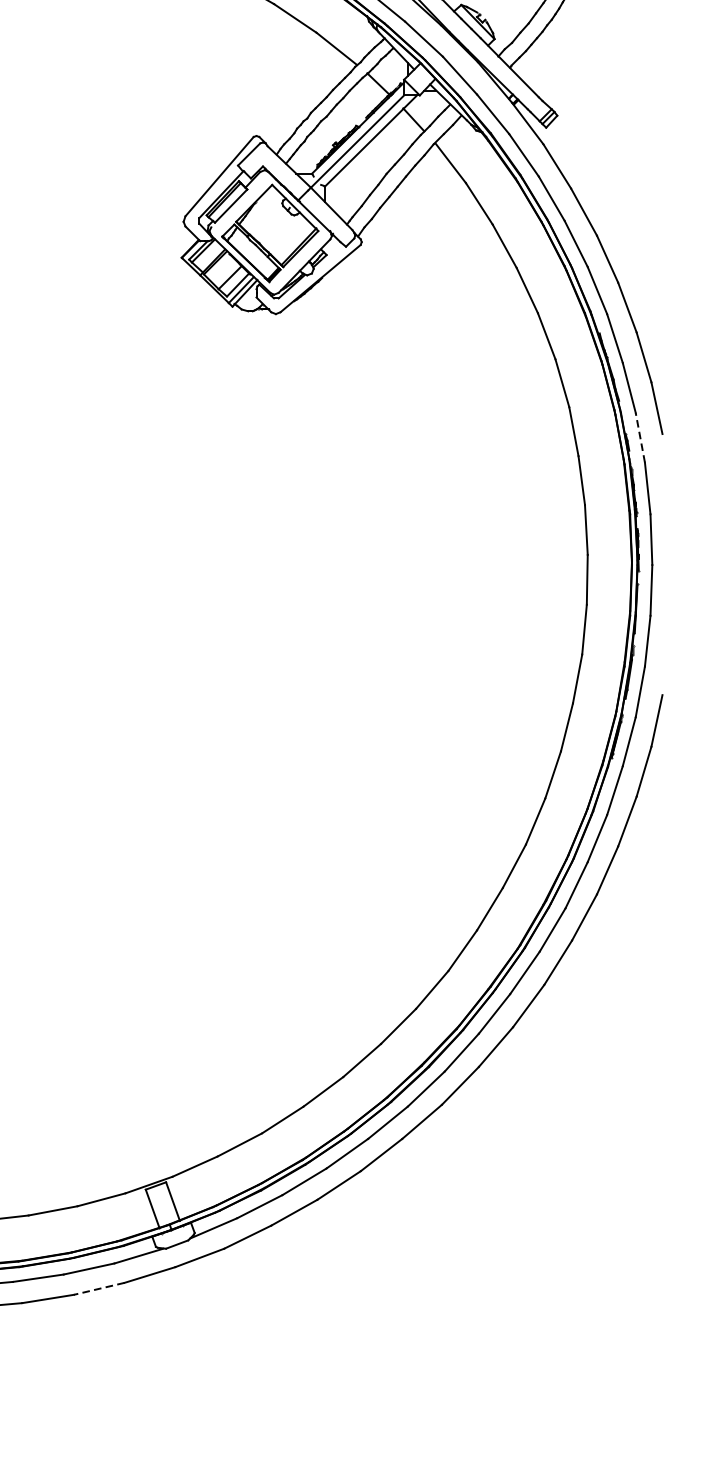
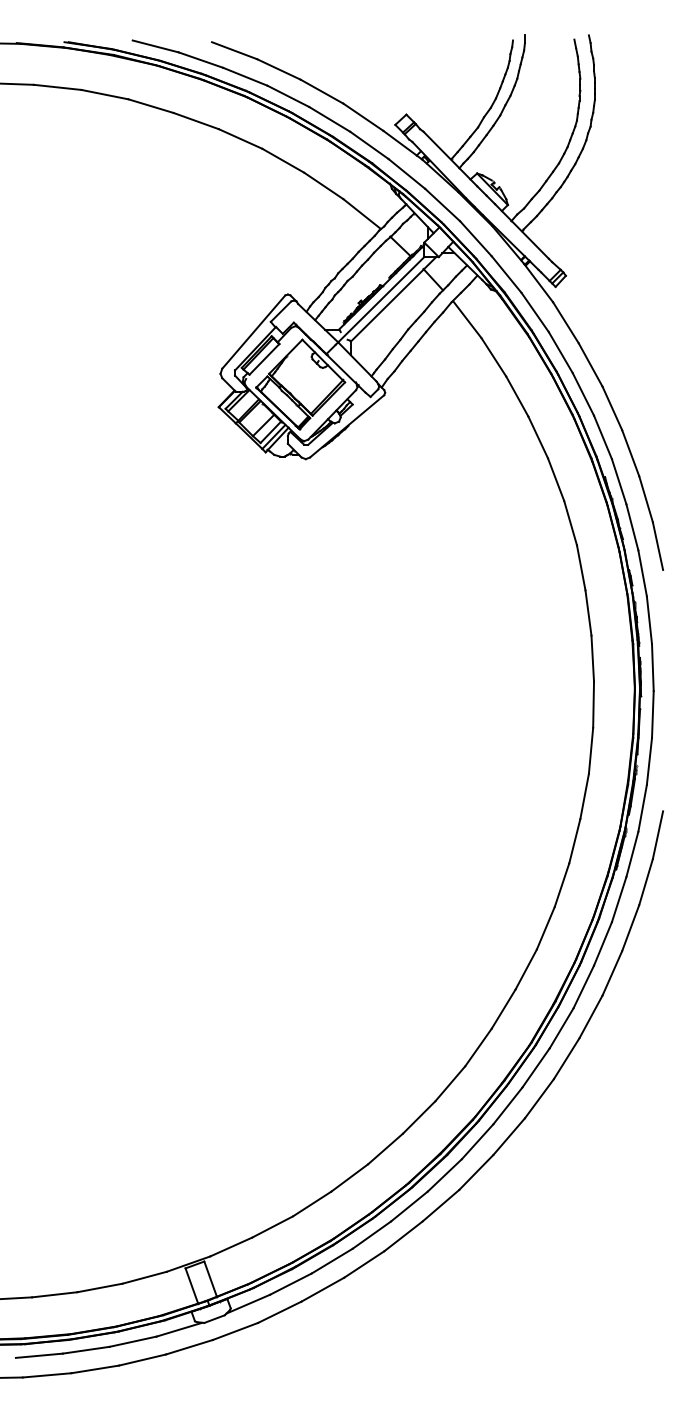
line: (640, 436) -> (642, 572), dashed -> solid
line: (99, 1289) -> (142, 1360), dashed -> solid

